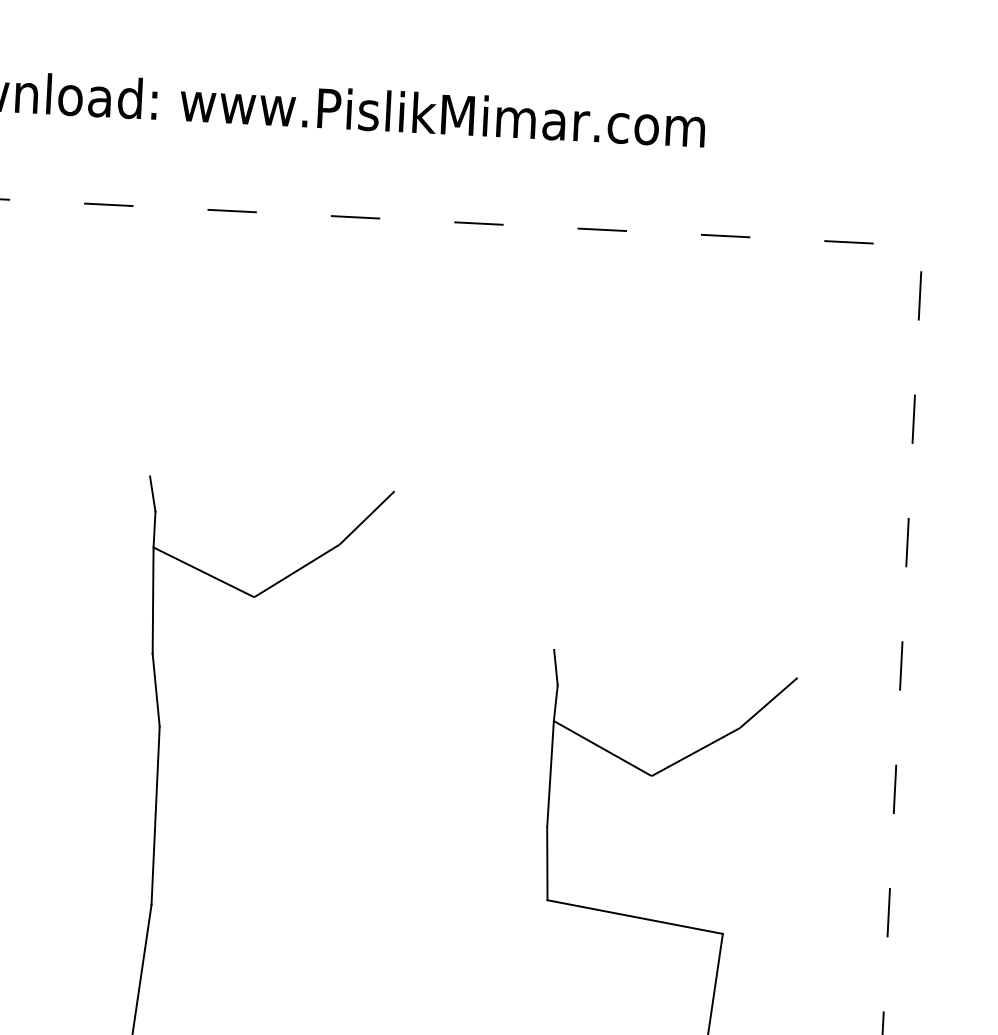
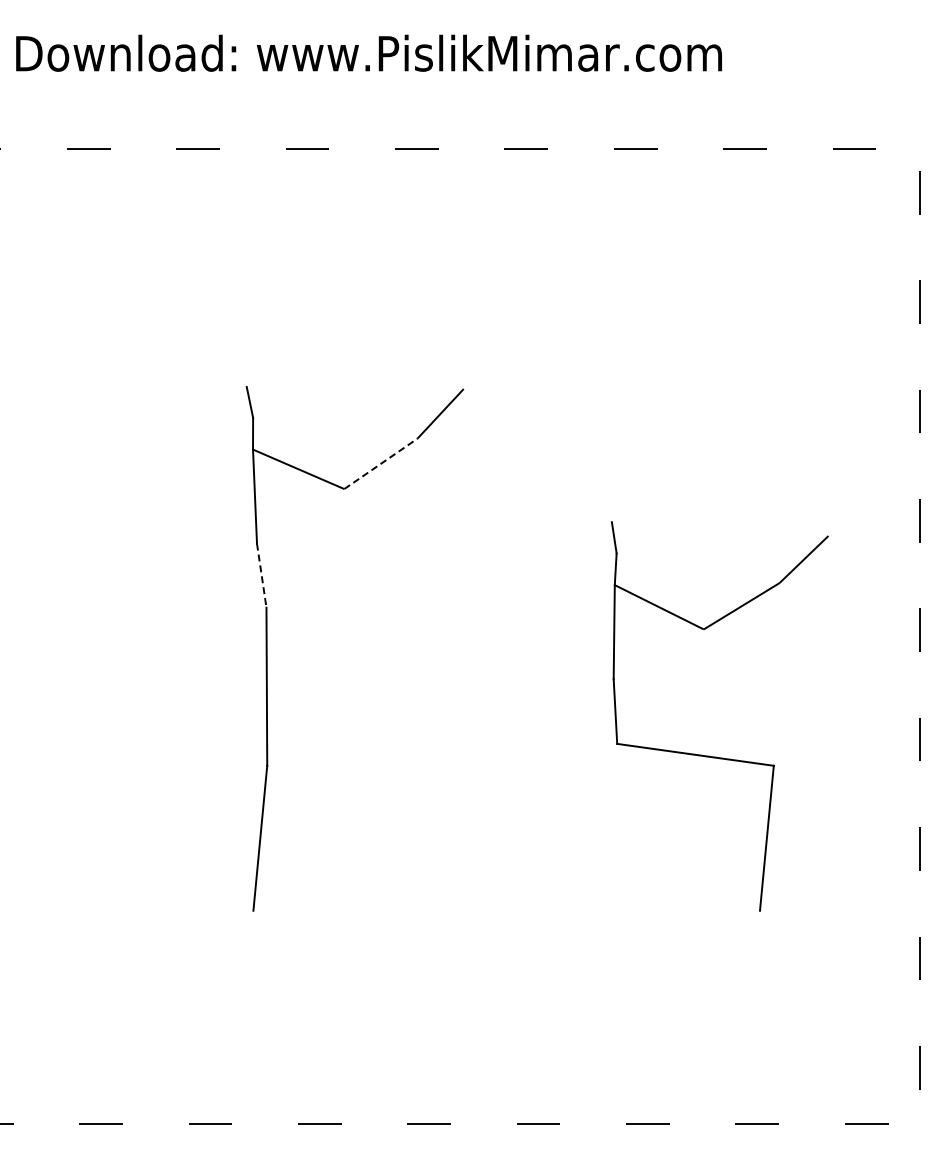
line: (297, 570) -> (381, 463), solid -> dashed
line: (155, 691) -> (261, 576), solid -> dashed

